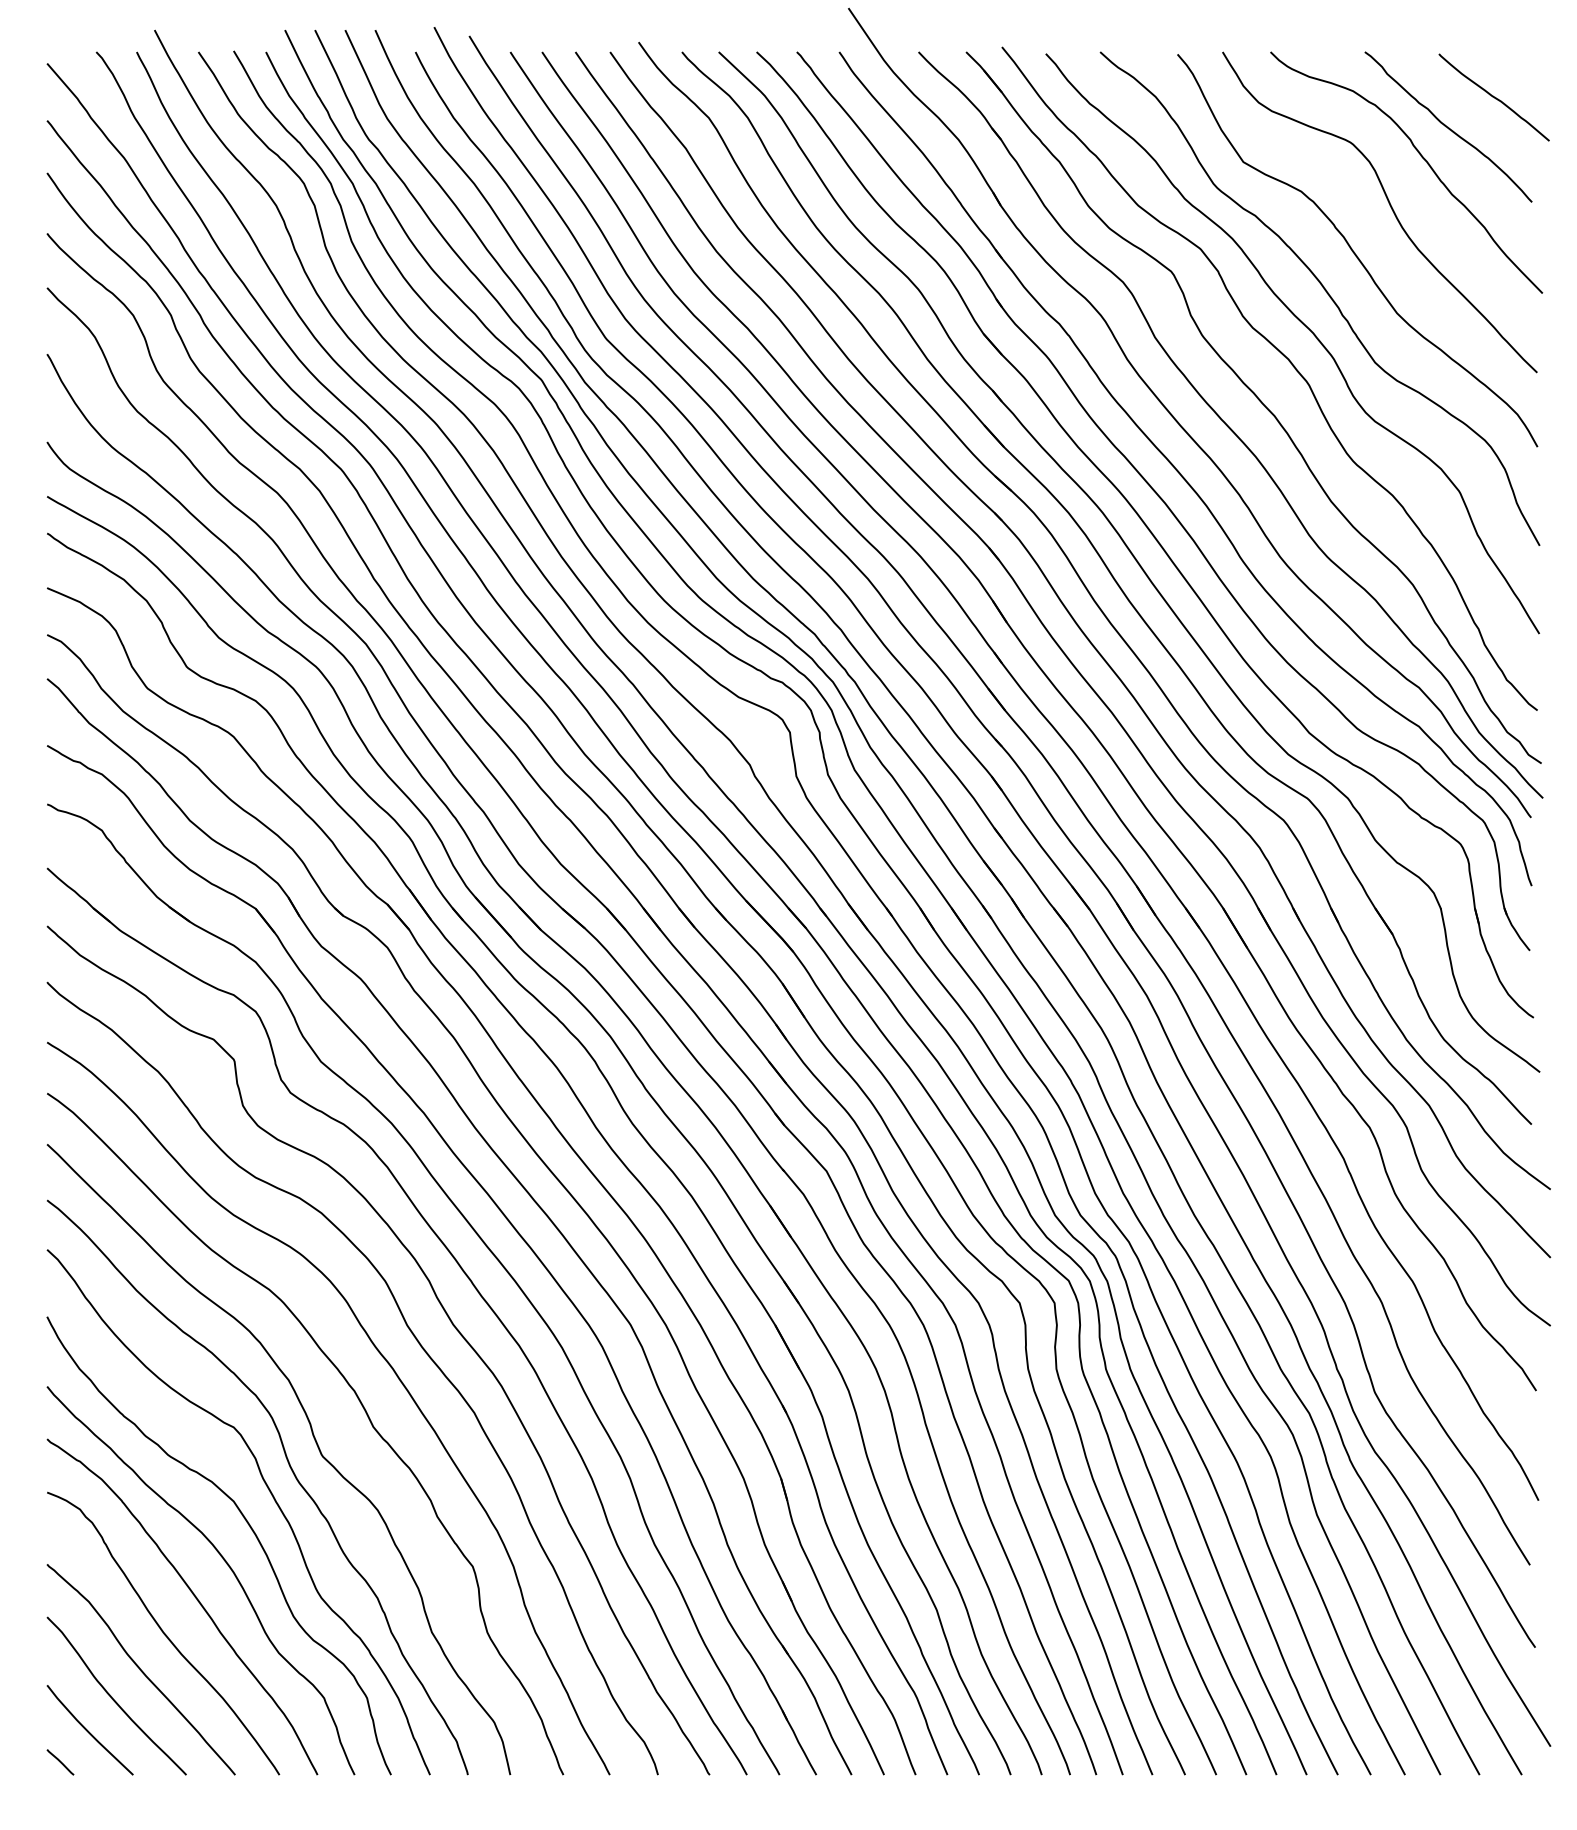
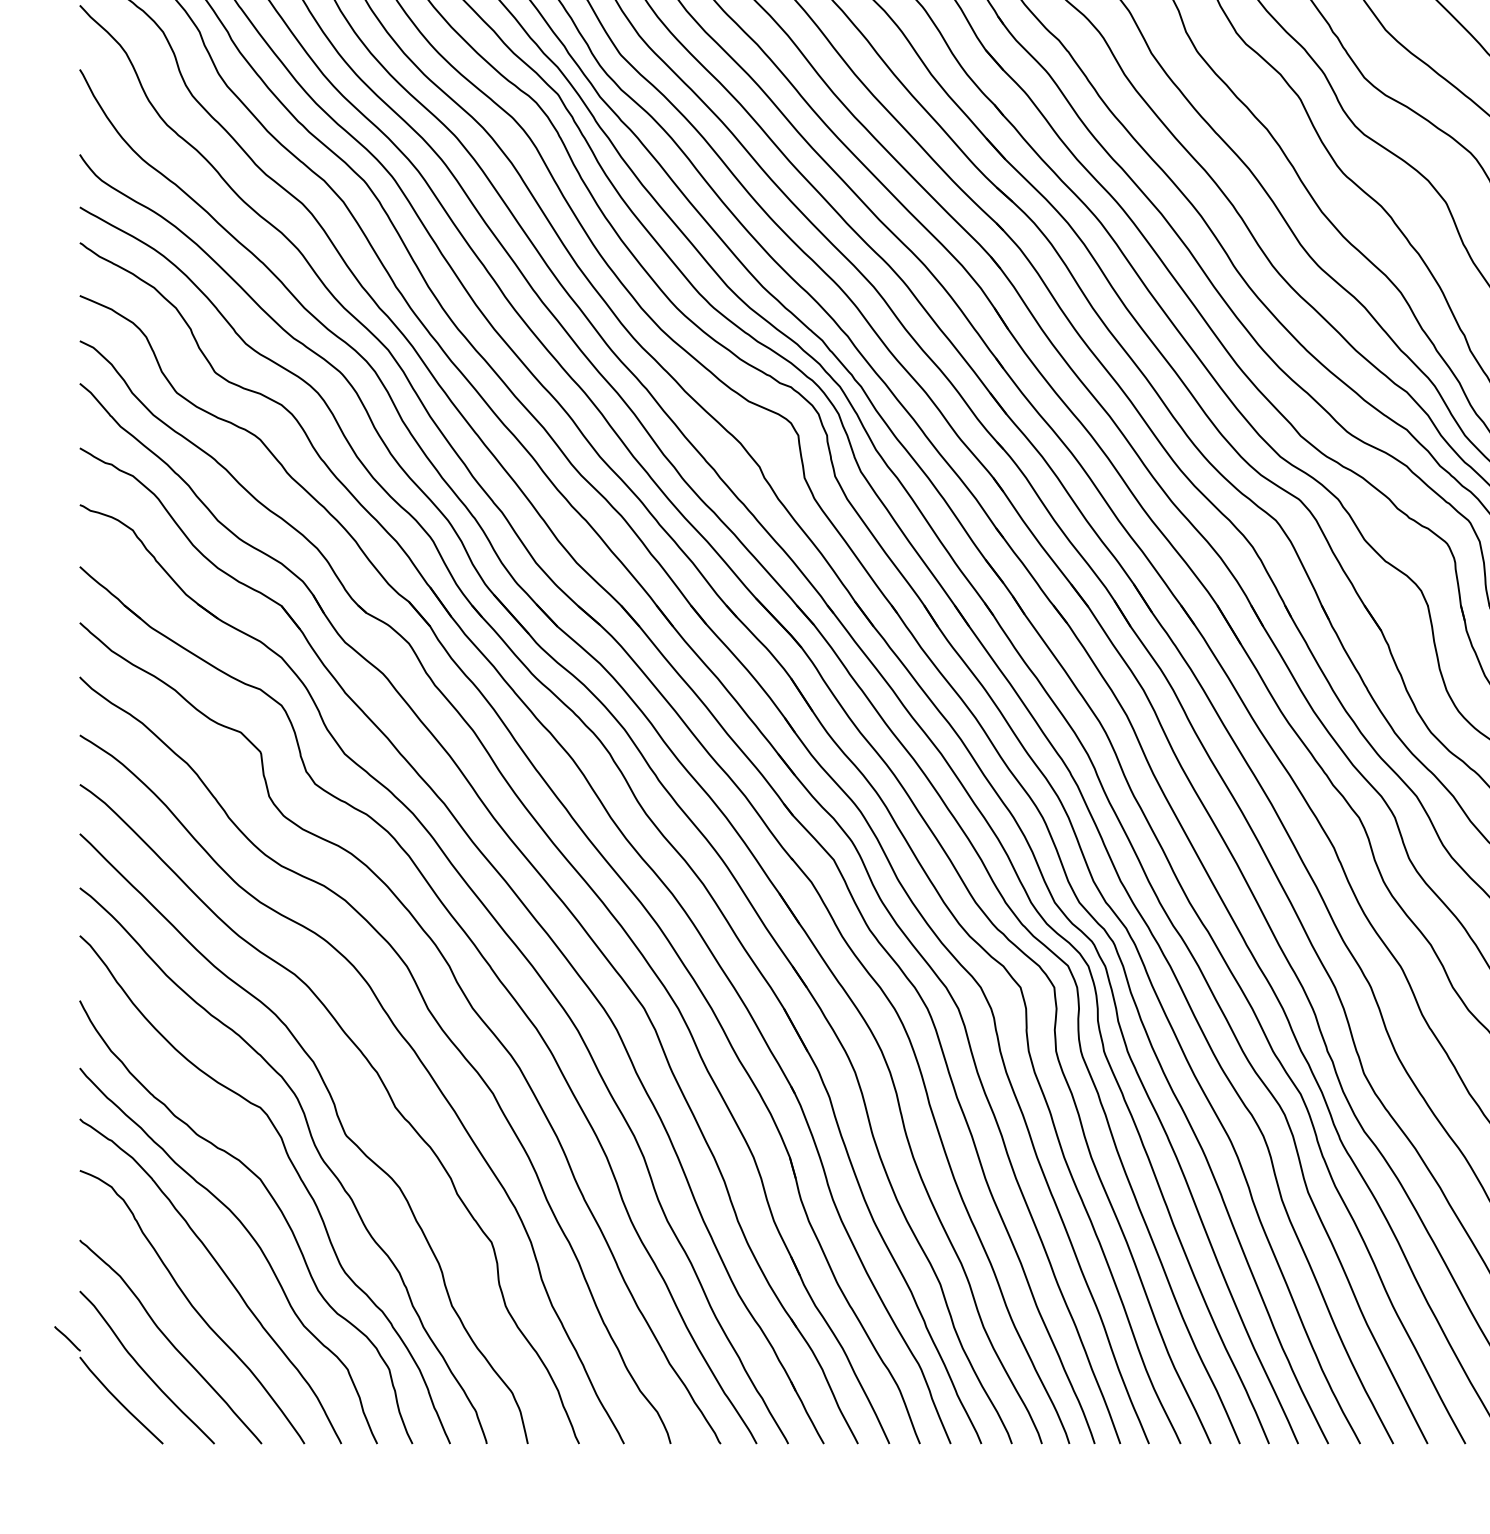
line: (60, 1762) -> (67, 1338), moved

